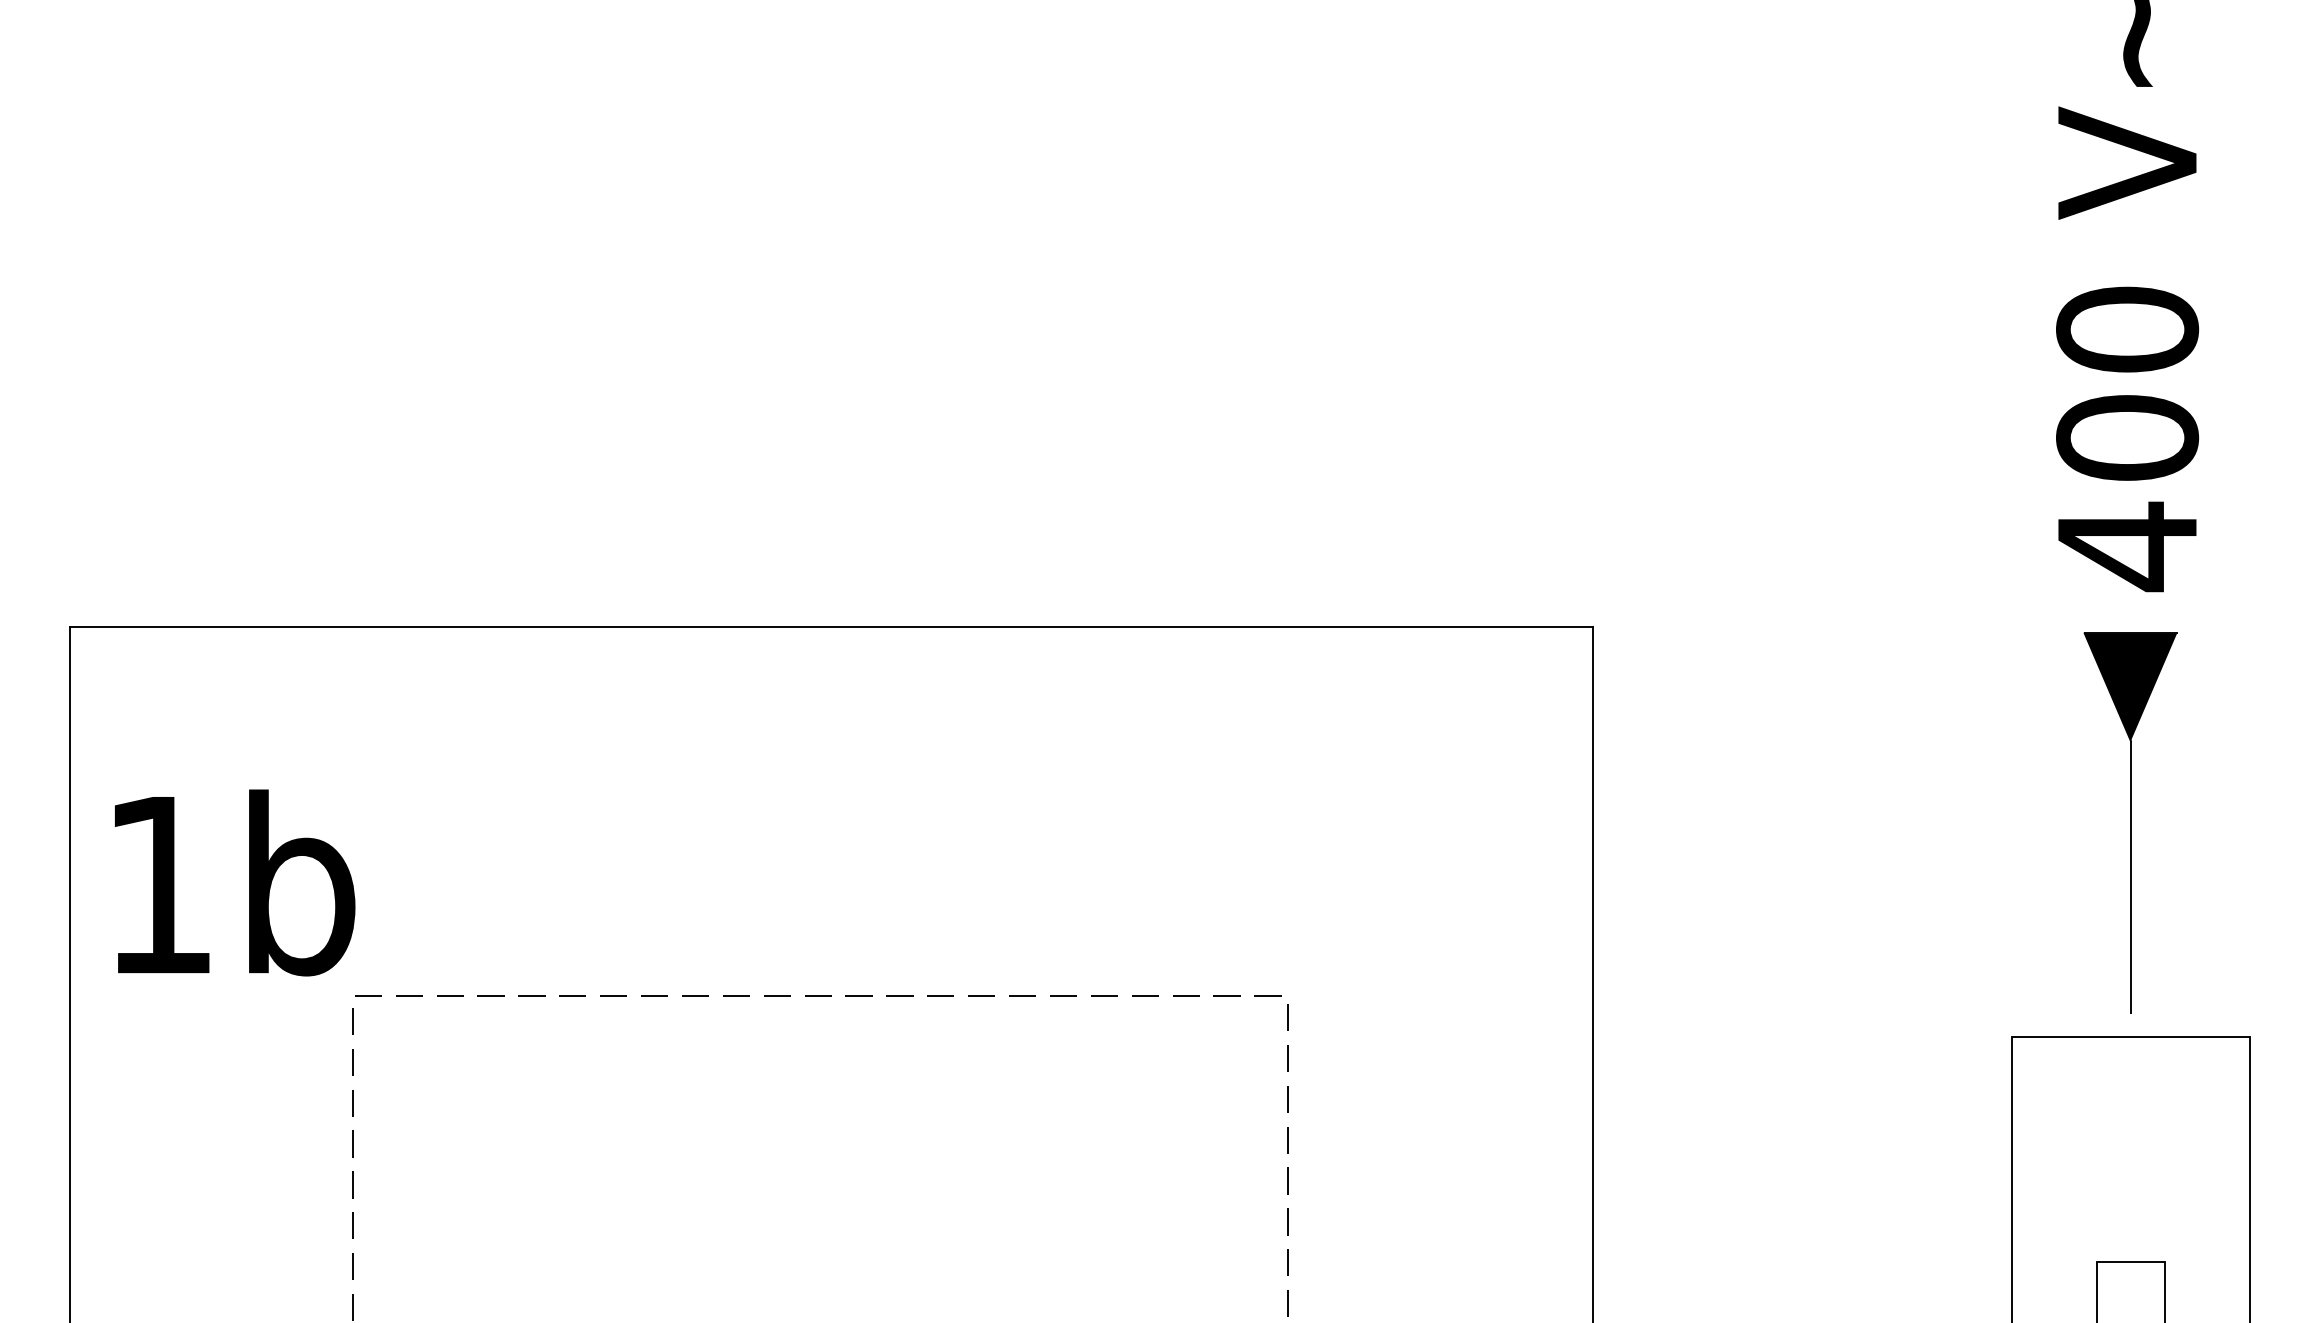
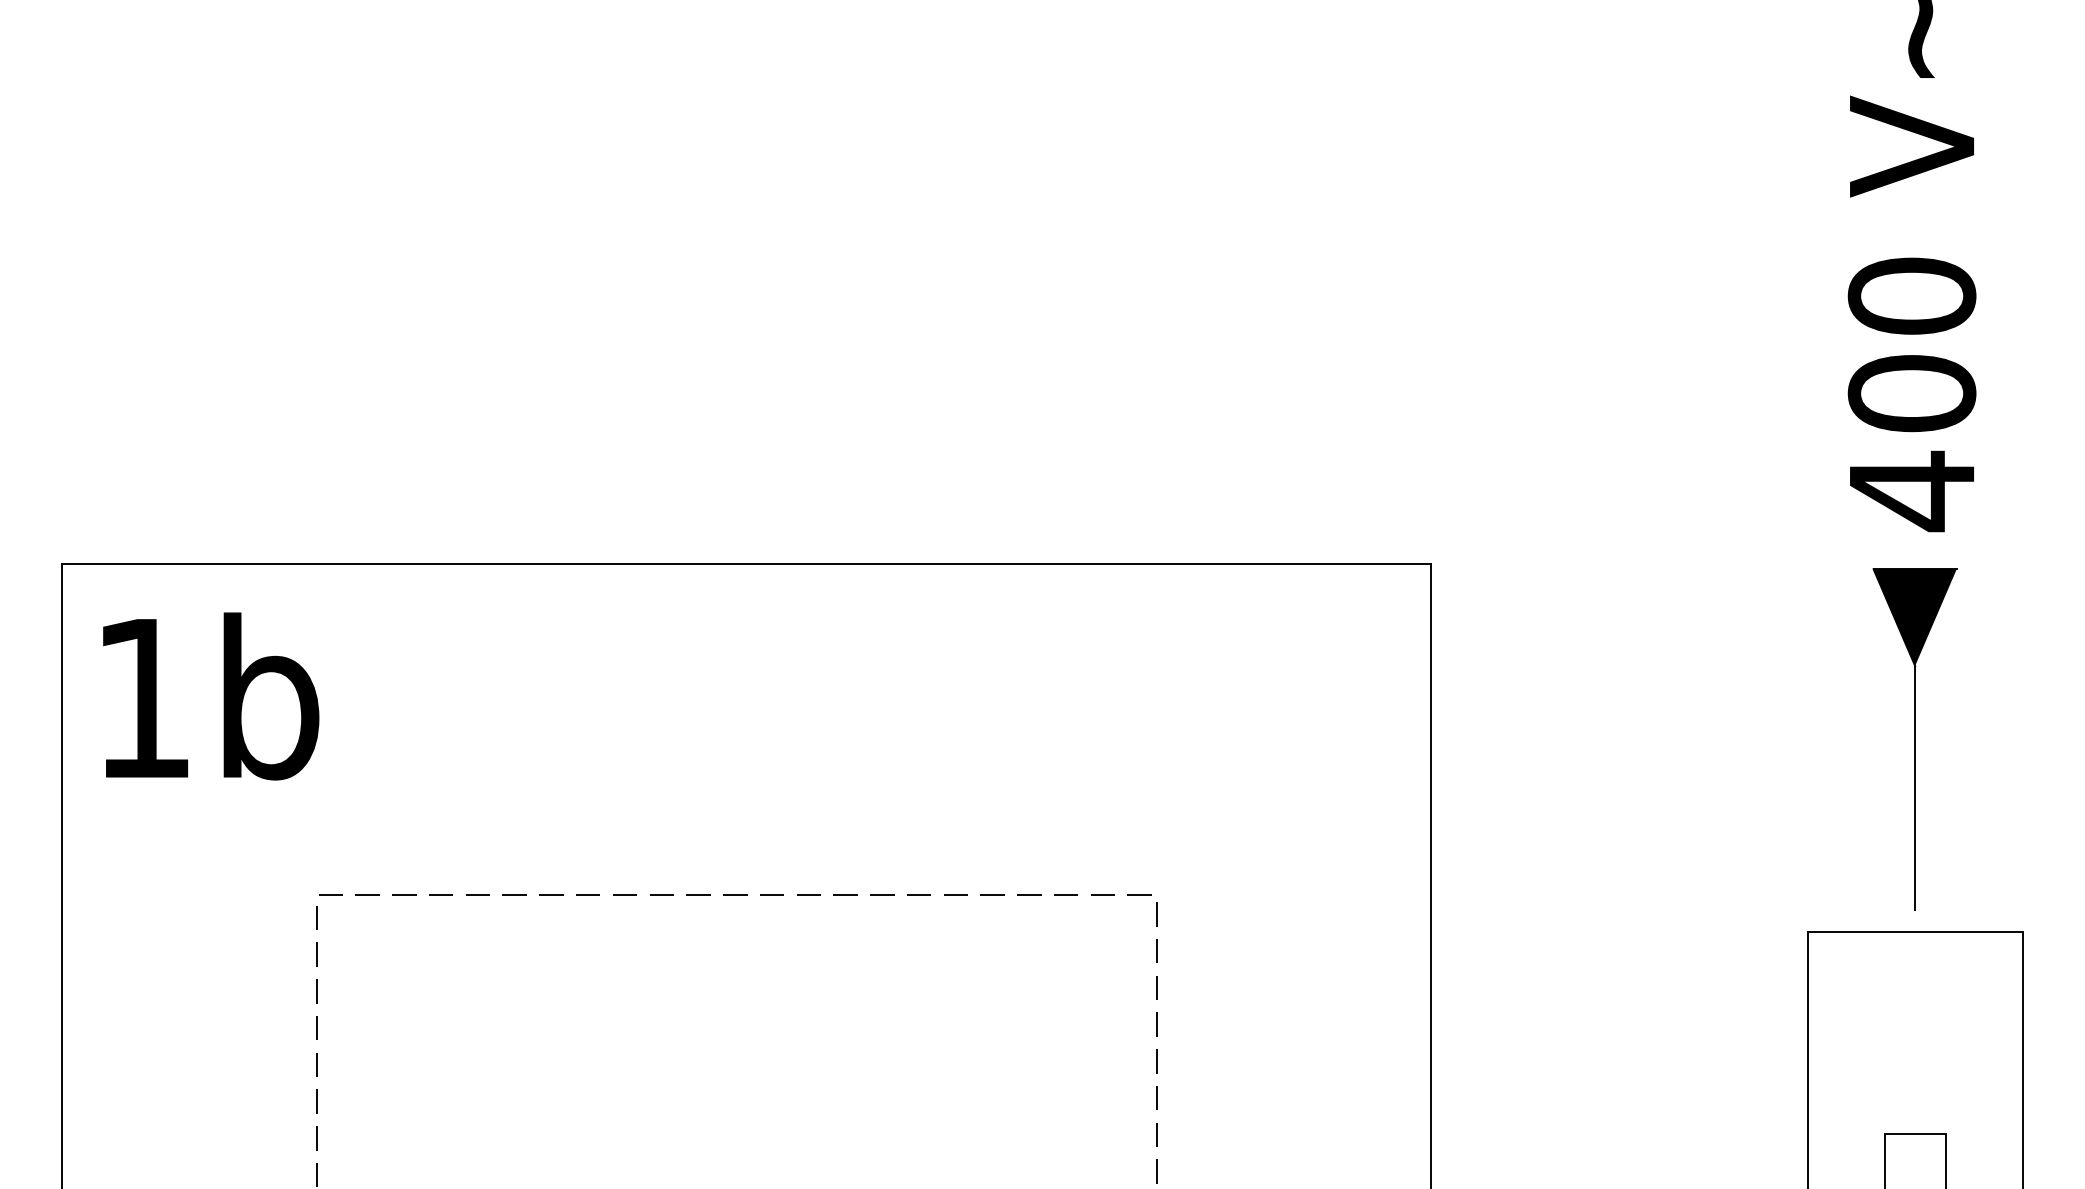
text: (235, 882) -> (211, 696), moved

